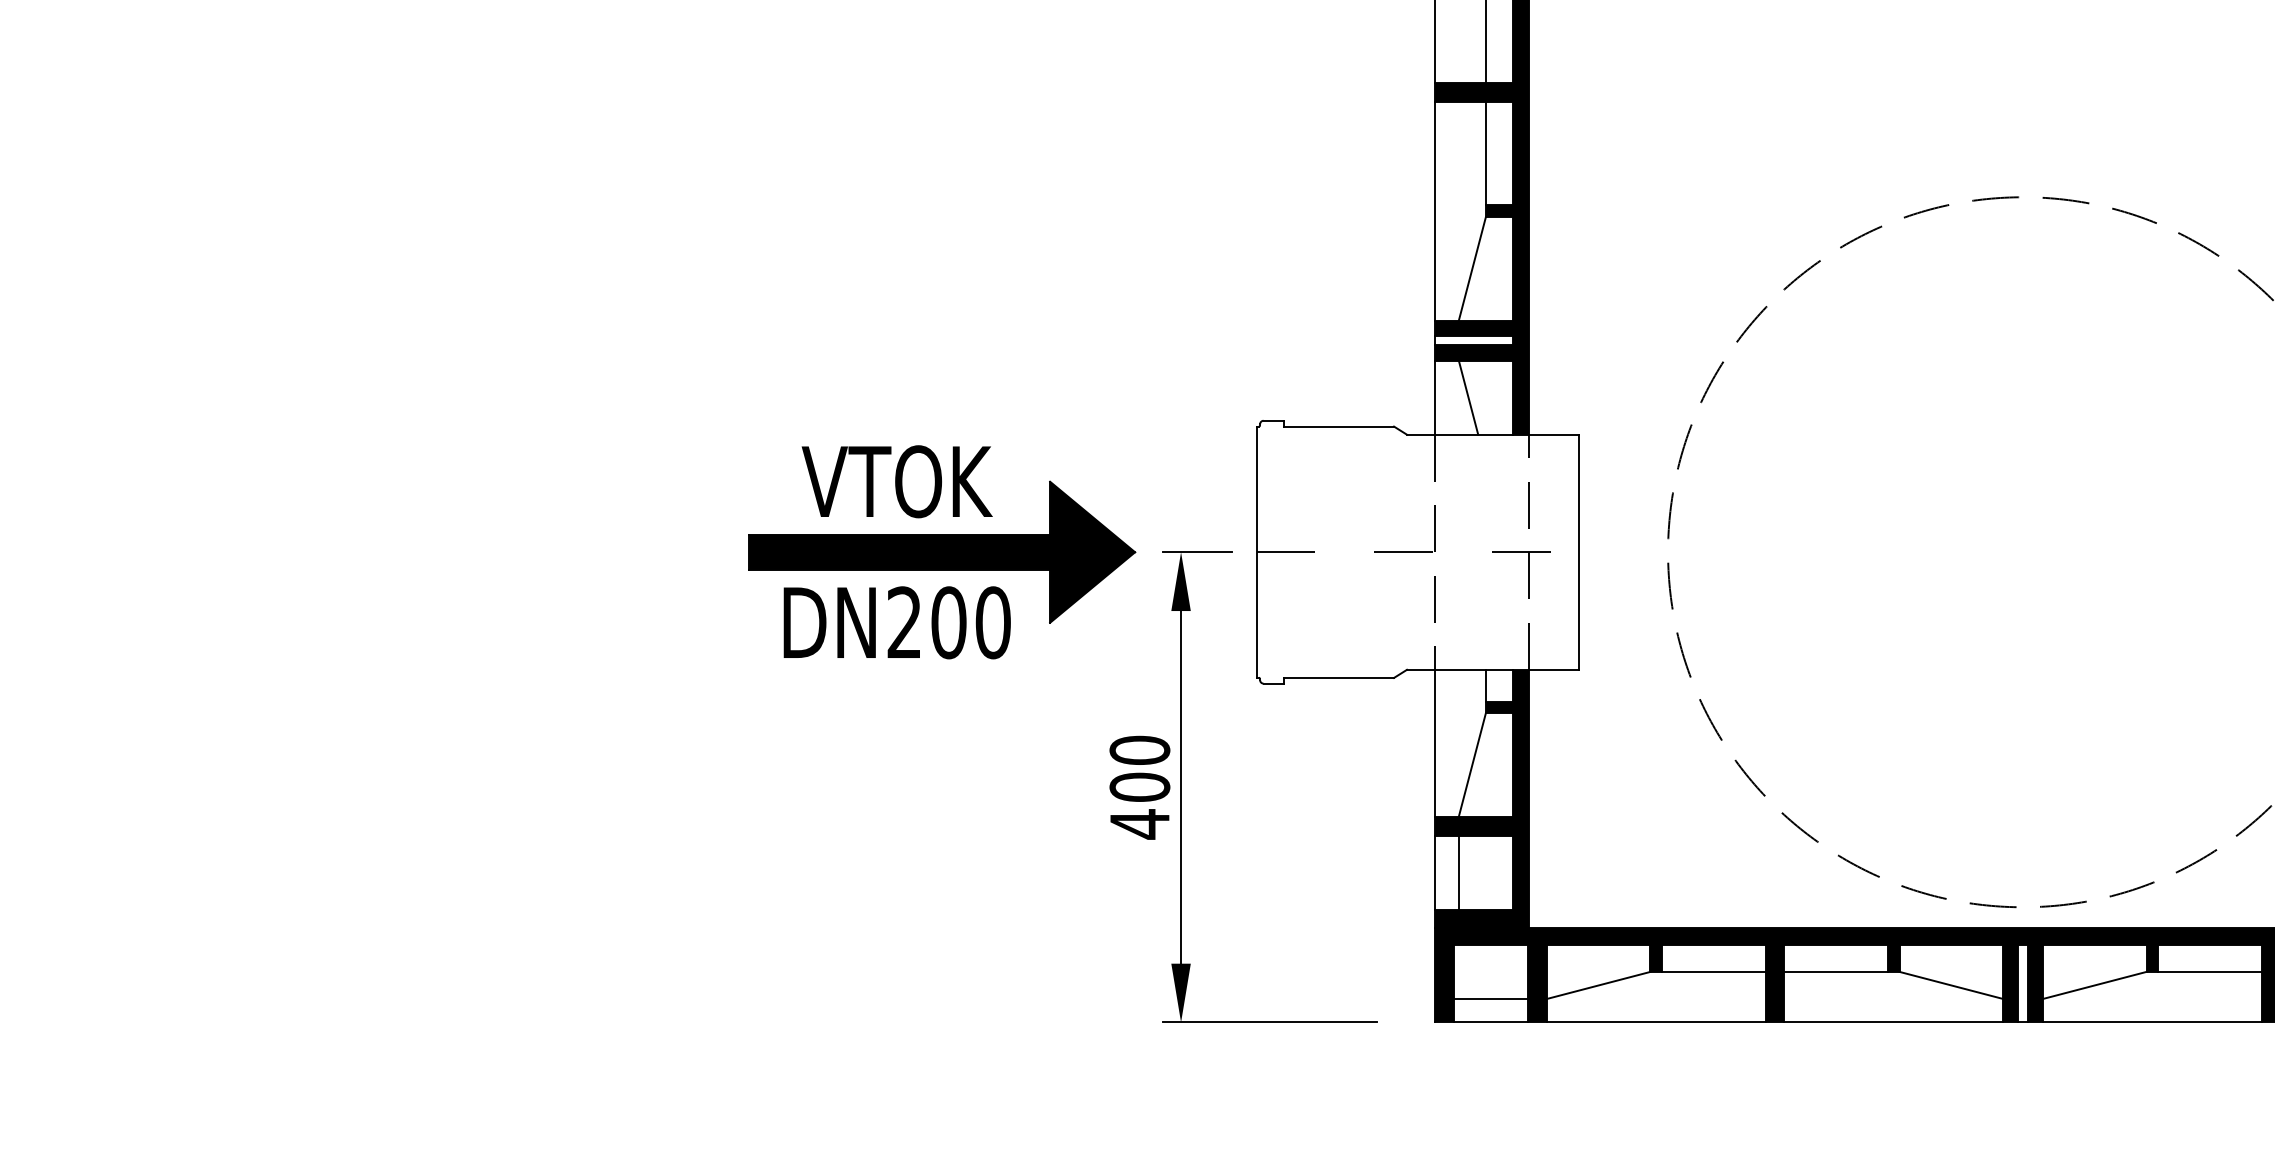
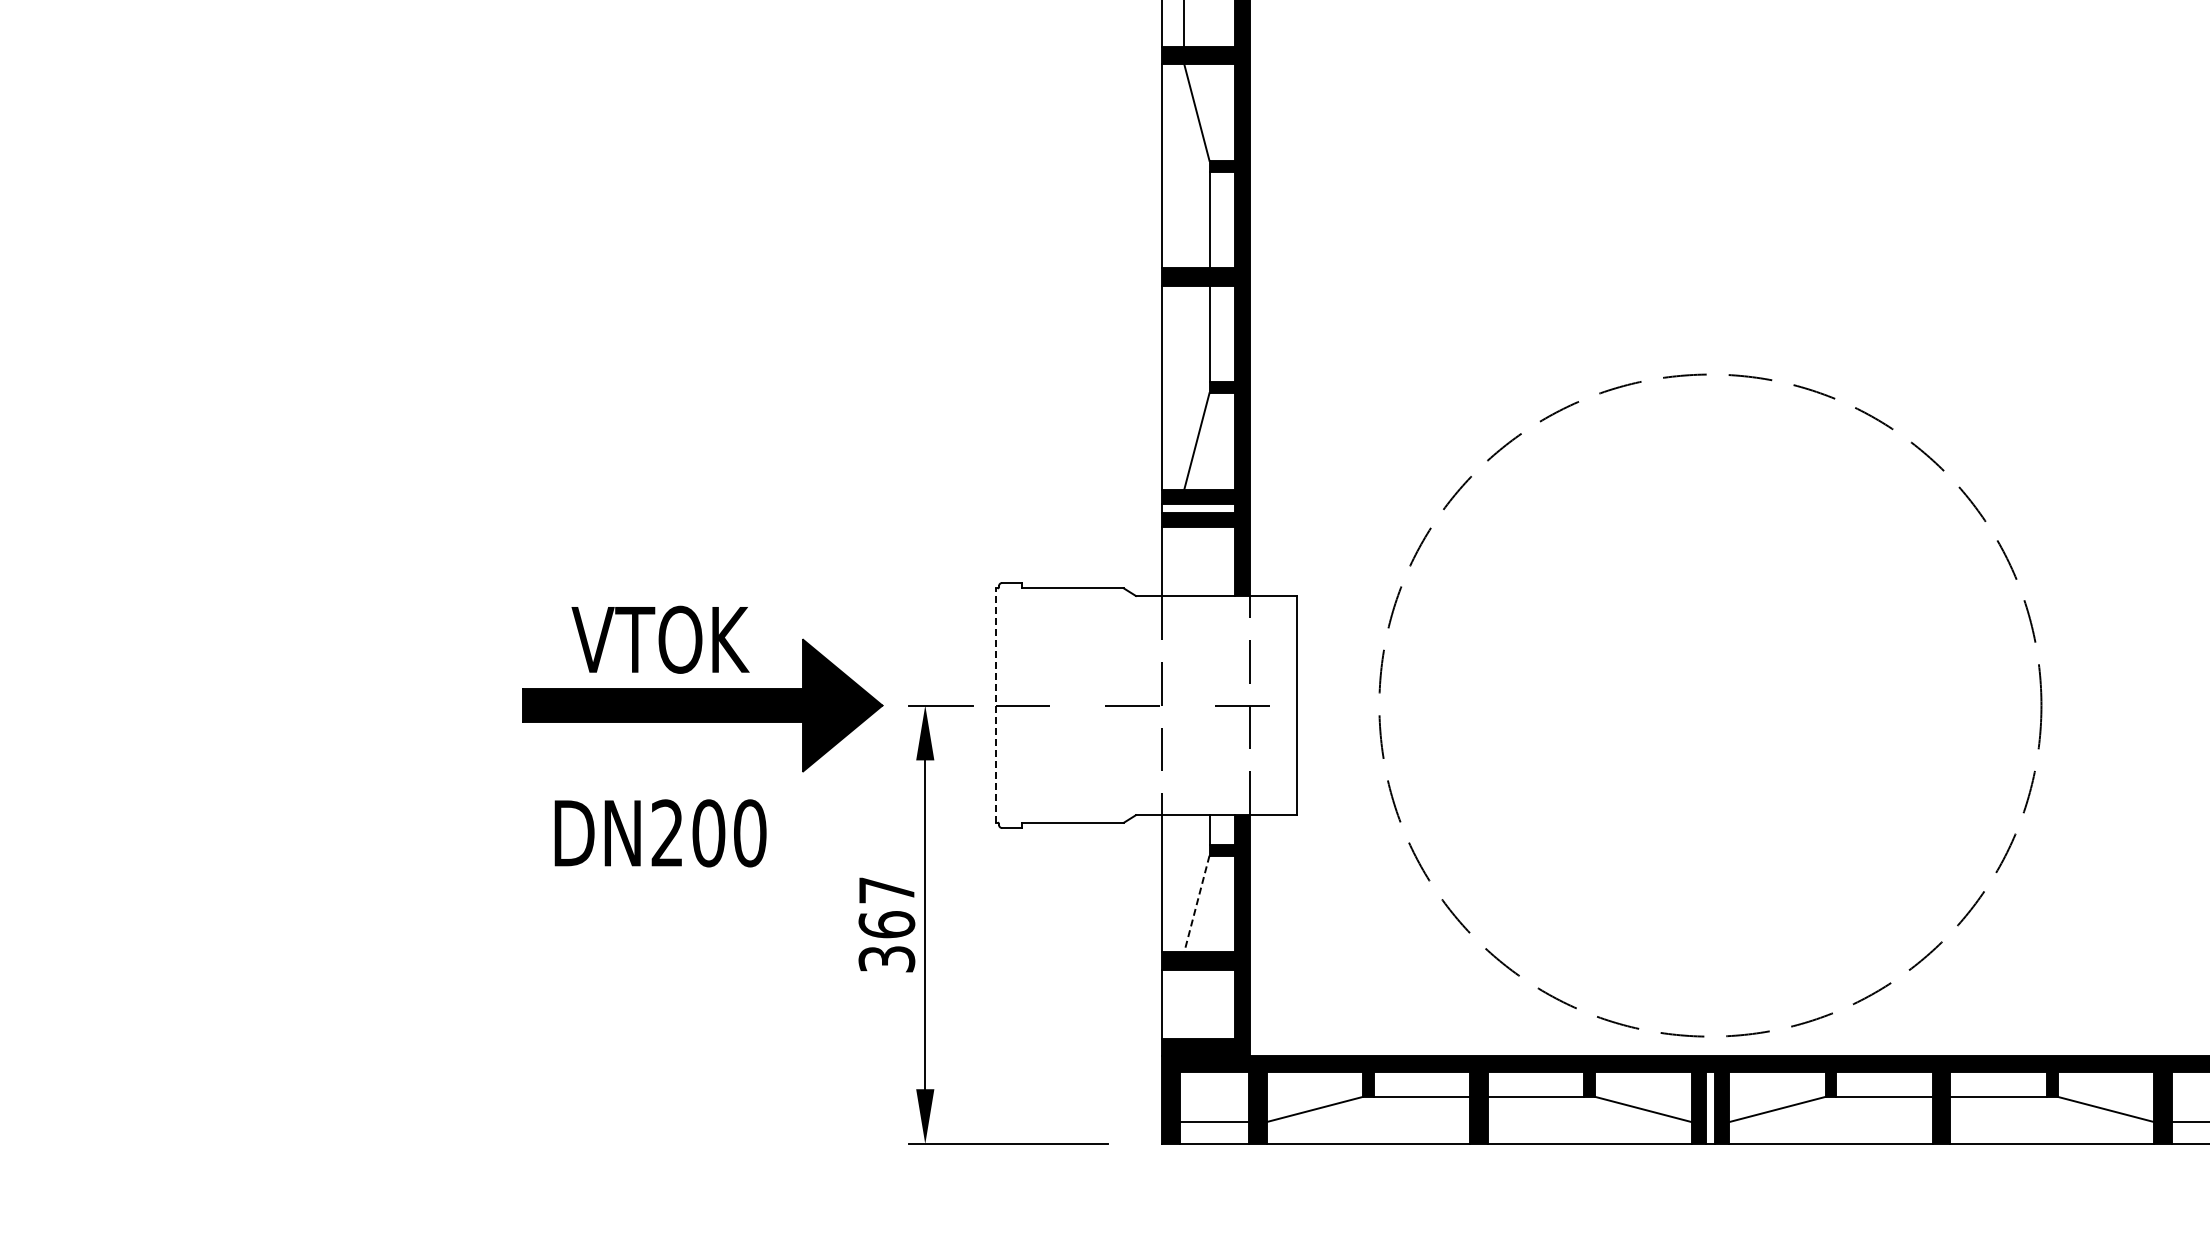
line: (1468, 396) -> (1193, 560), removed
line: (1256, 552) -> (995, 705), solid -> dashed
text: (897, 622) -> (660, 833), moved
line: (1471, 764) -> (1196, 903), solid -> dashed
text: (1139, 787) -> (886, 924), 400 -> 367
line: (1459, 871) -> (1184, 1003), removed

